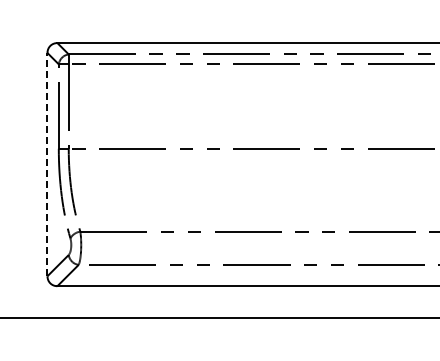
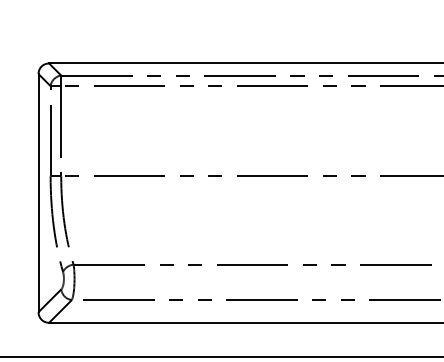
line: (47, 164) -> (38, 192), dashed -> solid

